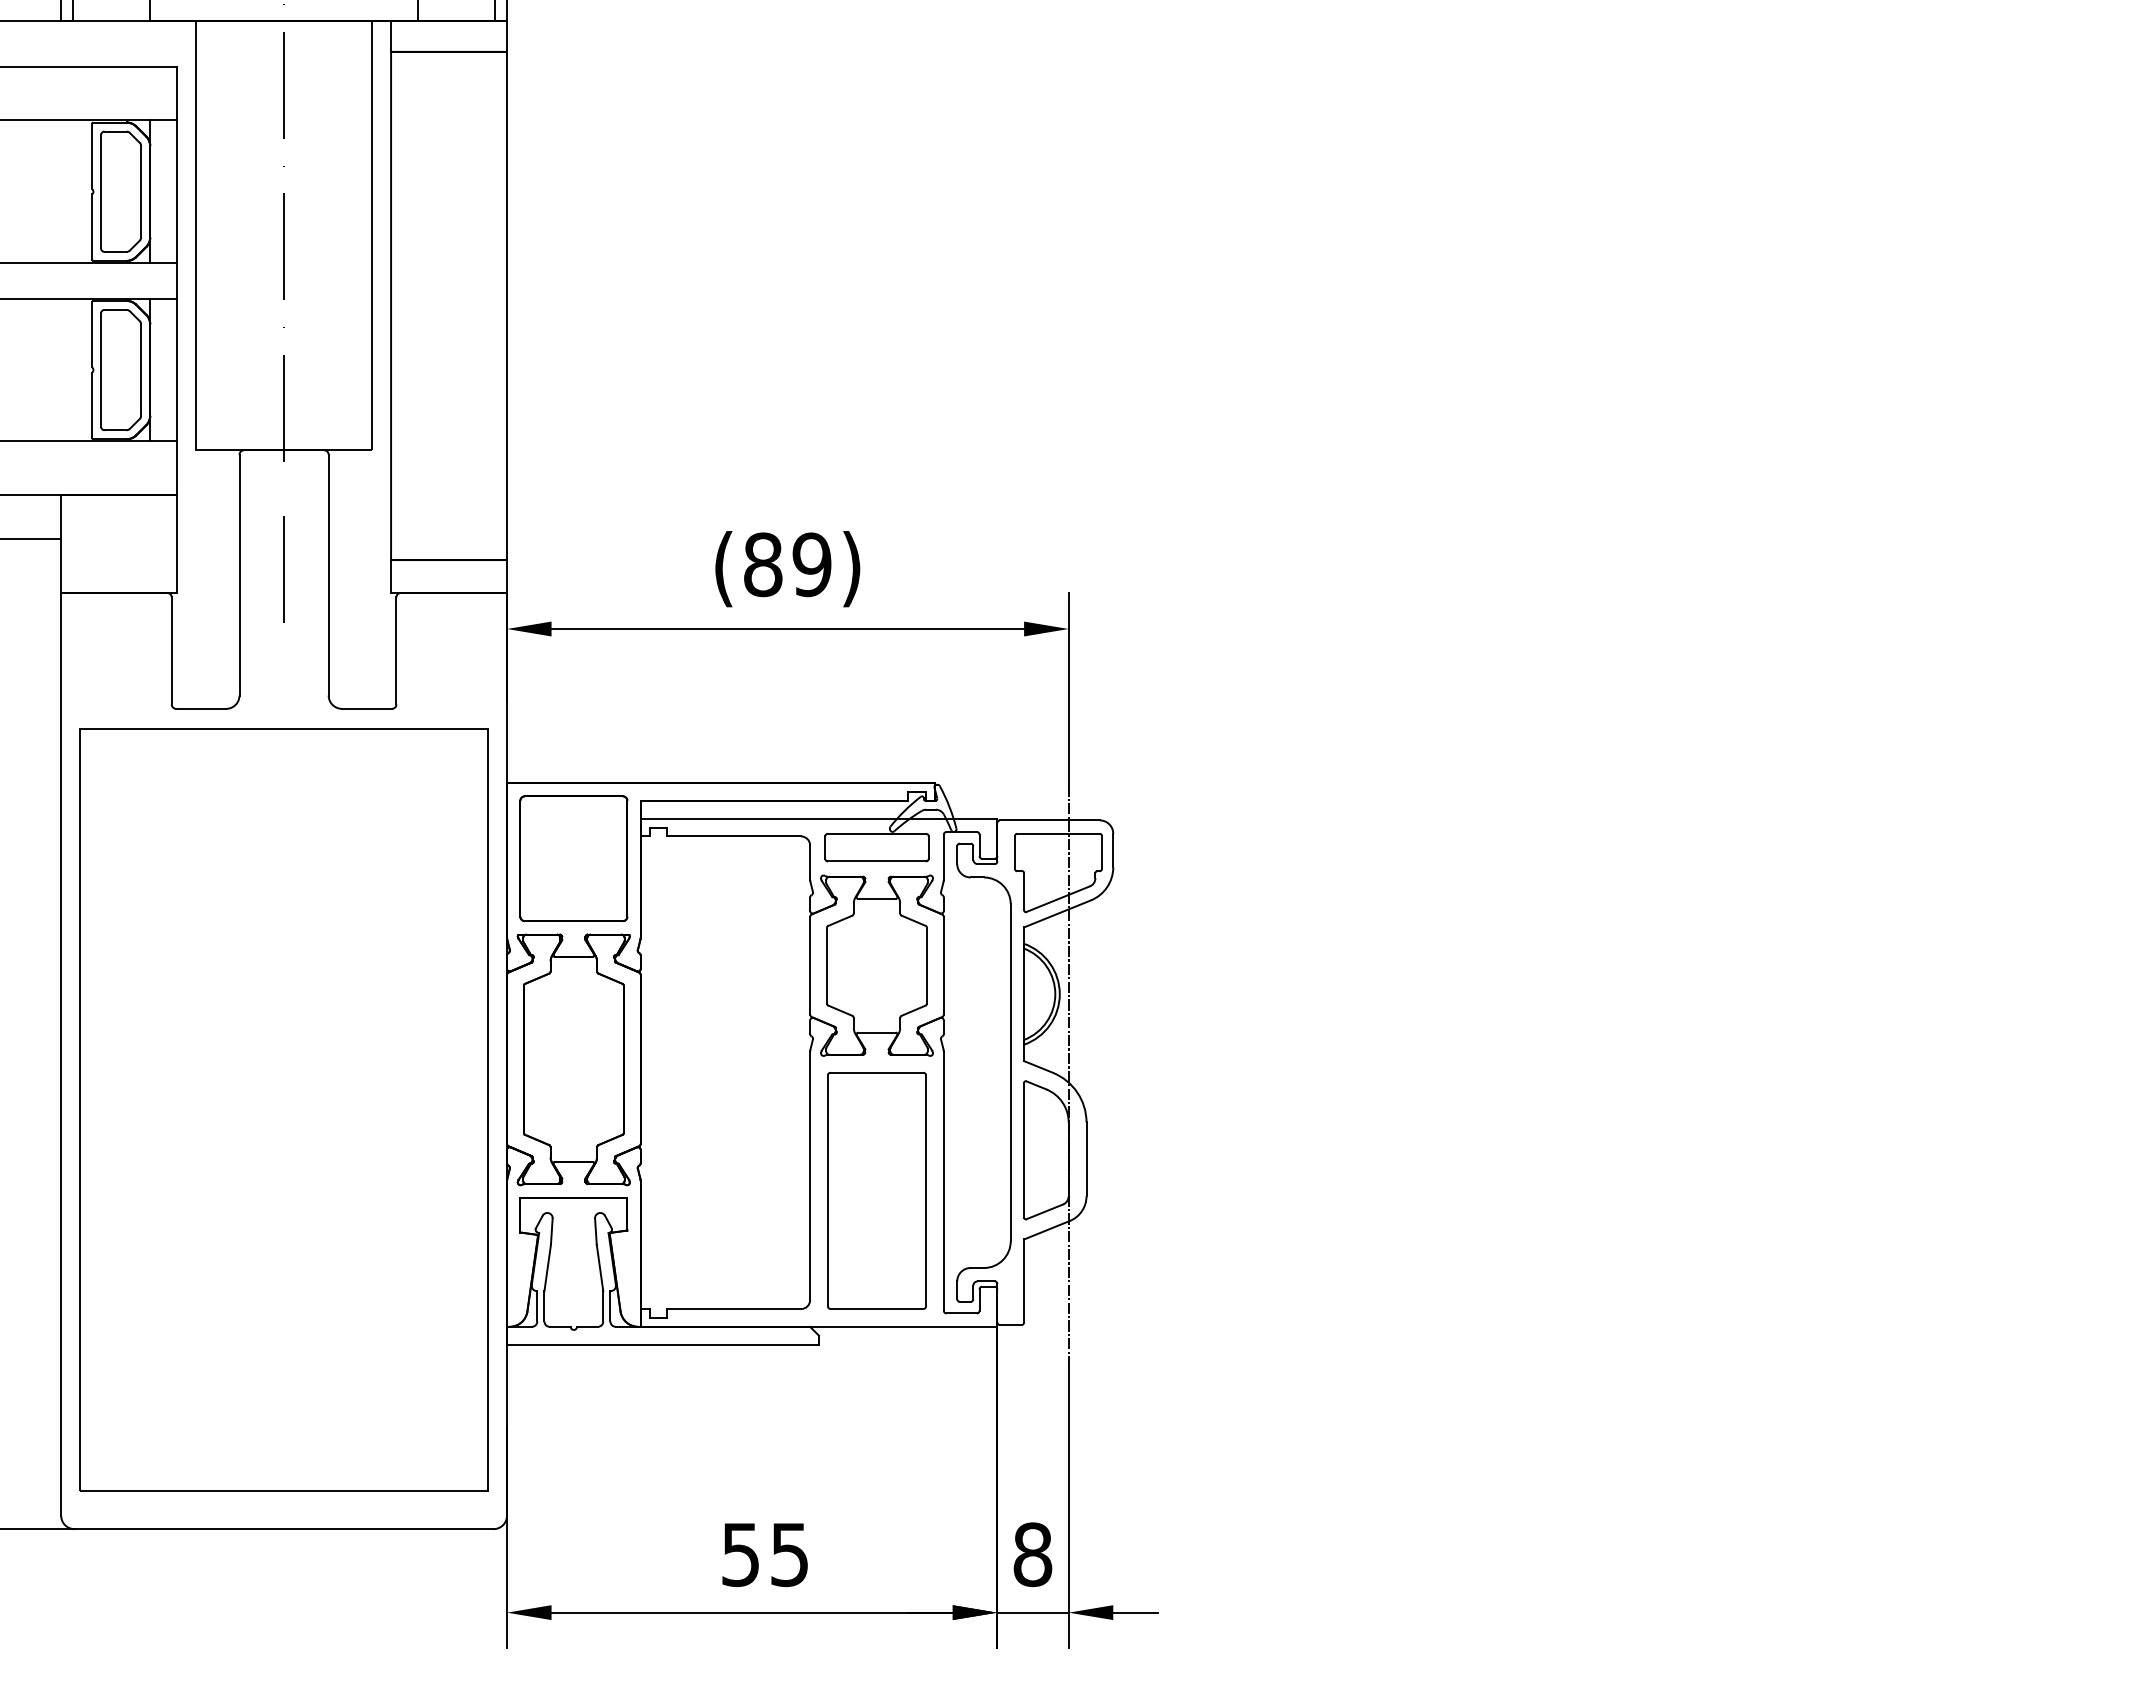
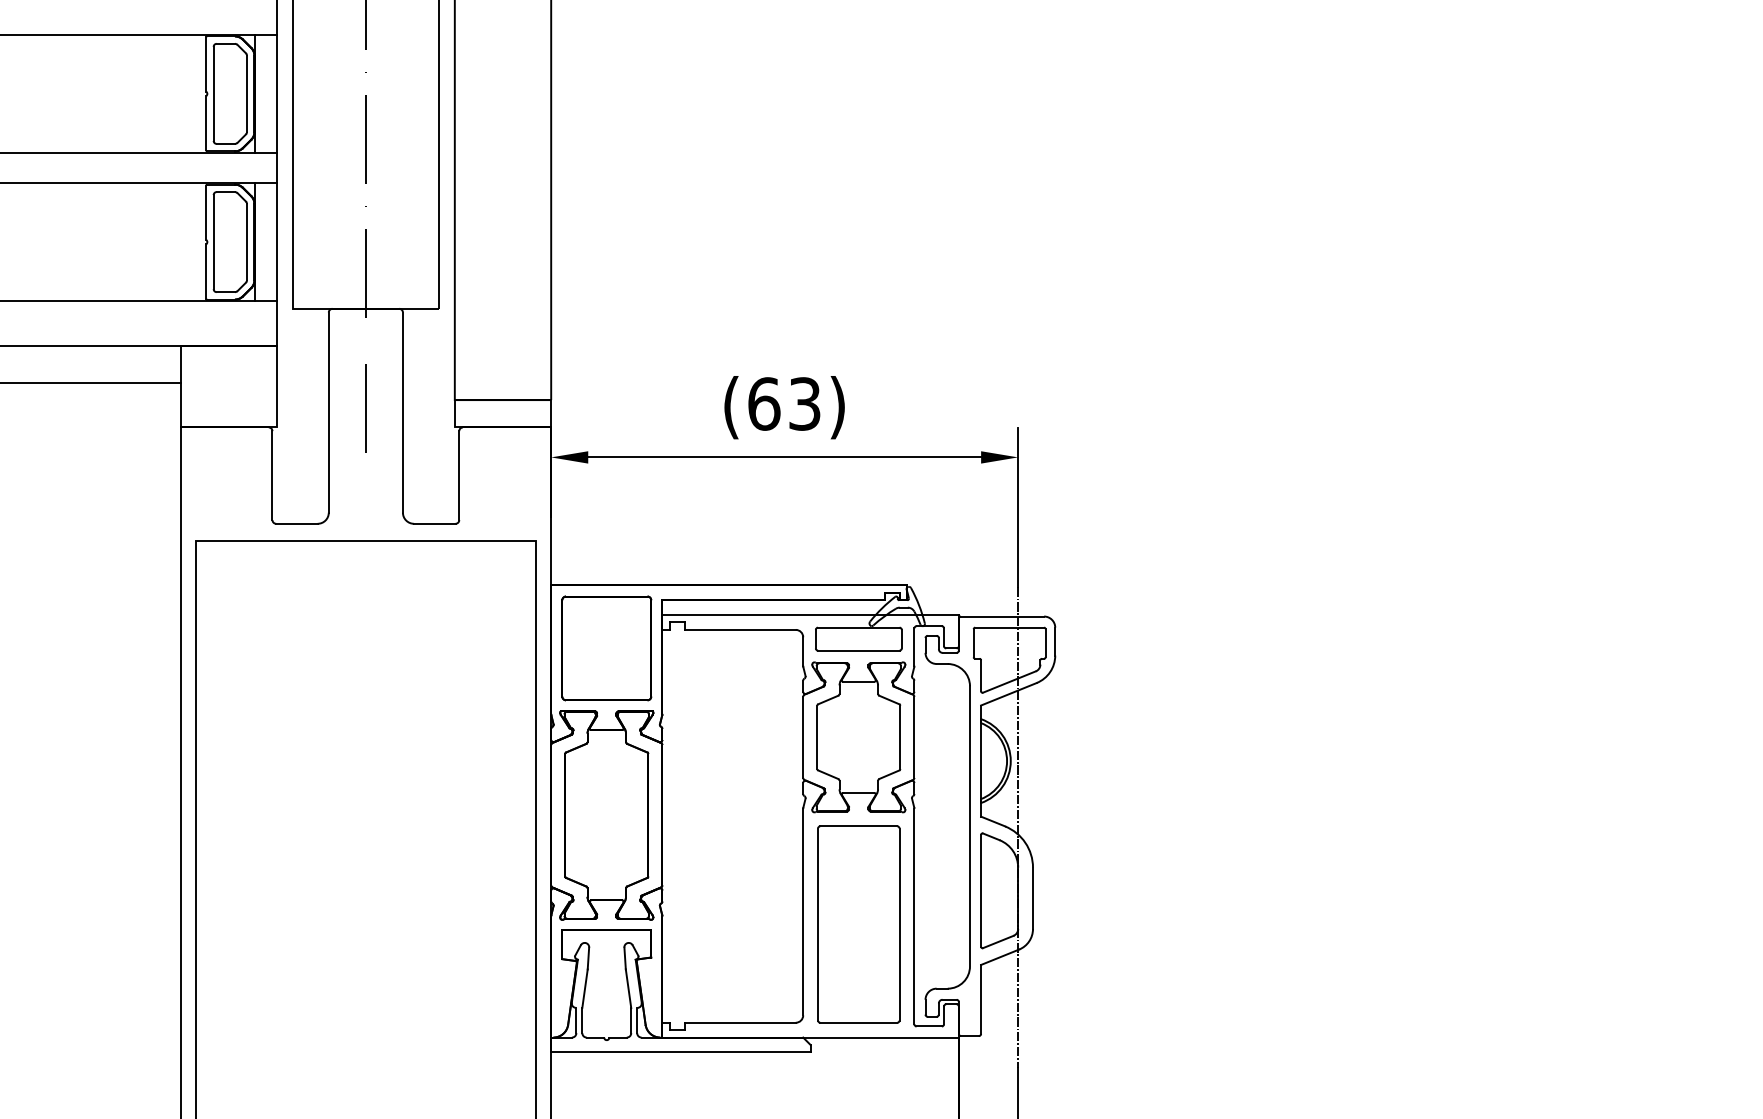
text: (787, 564) -> (784, 403), (89) -> (63)

